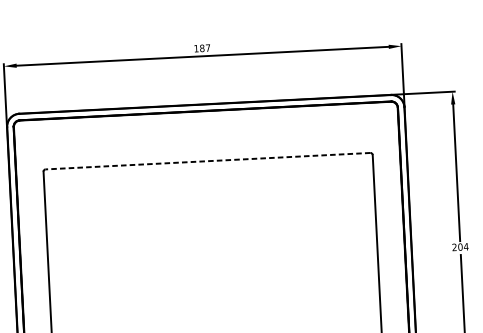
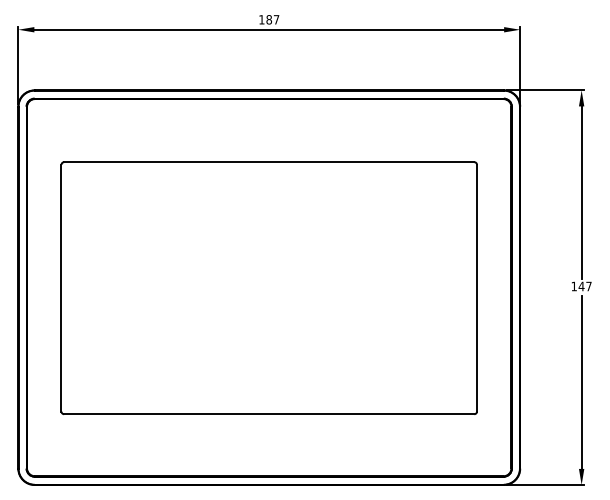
line: (207, 161) -> (268, 162), dashed -> solid
text: (460, 247) -> (581, 286), 204 -> 147

